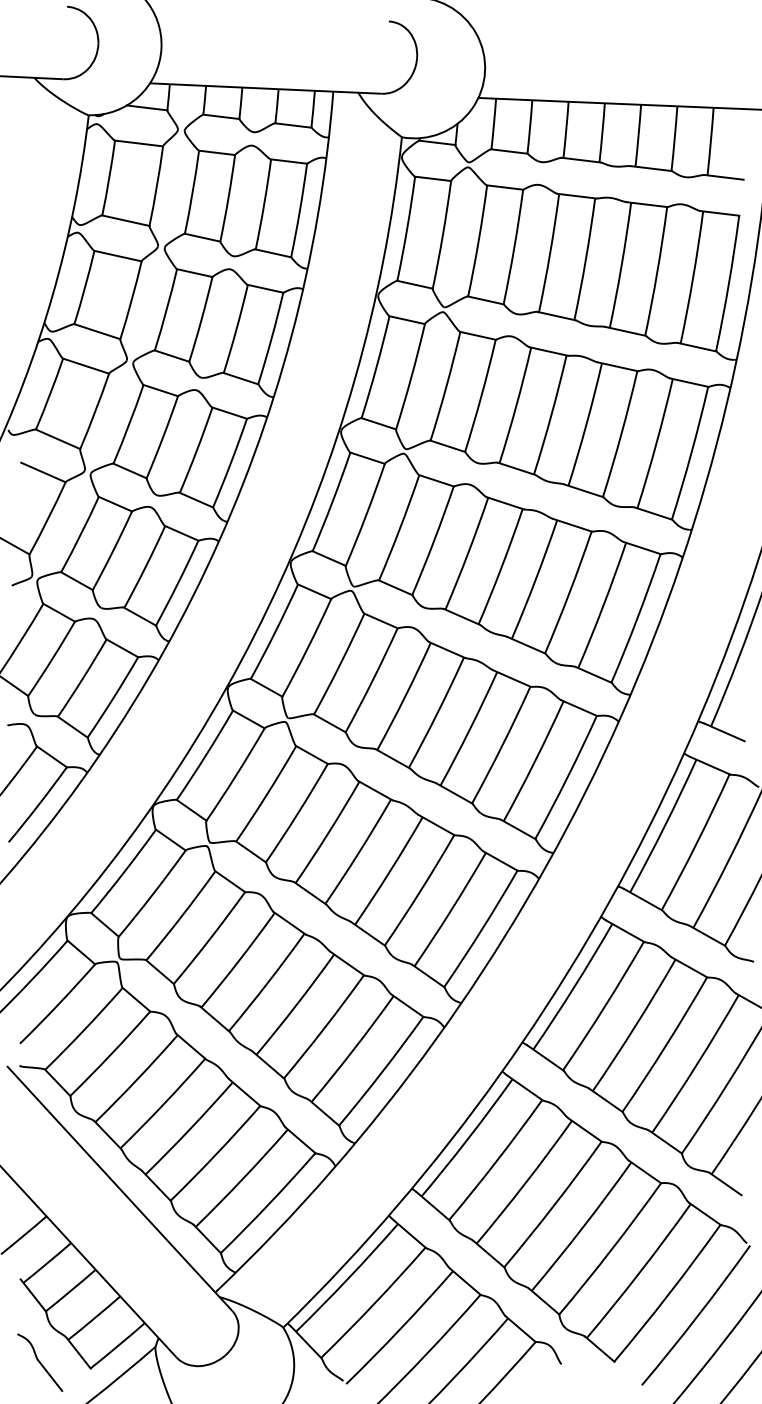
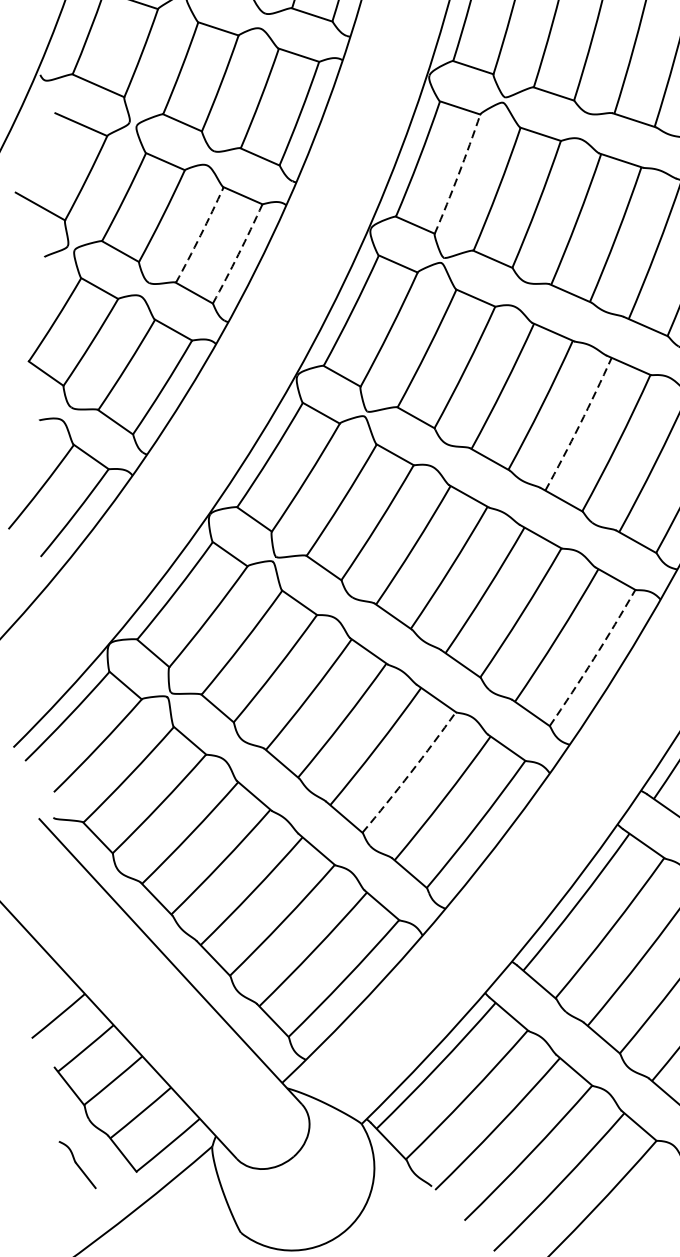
arc: (366, 515) -> (458, 174), solid -> dashed
arc: (145, 567) -> (200, 235), solid -> dashed
arc: (177, 583) -> (238, 254), solid -> dashed
arc: (469, 729) -> (579, 424), solid -> dashed
arc: (482, 929) -> (594, 658), solid -> dashed
arc: (324, 1027) -> (409, 773), solid -> dashed
part: (40, 1362) -> (77, 1164), size x0.7

